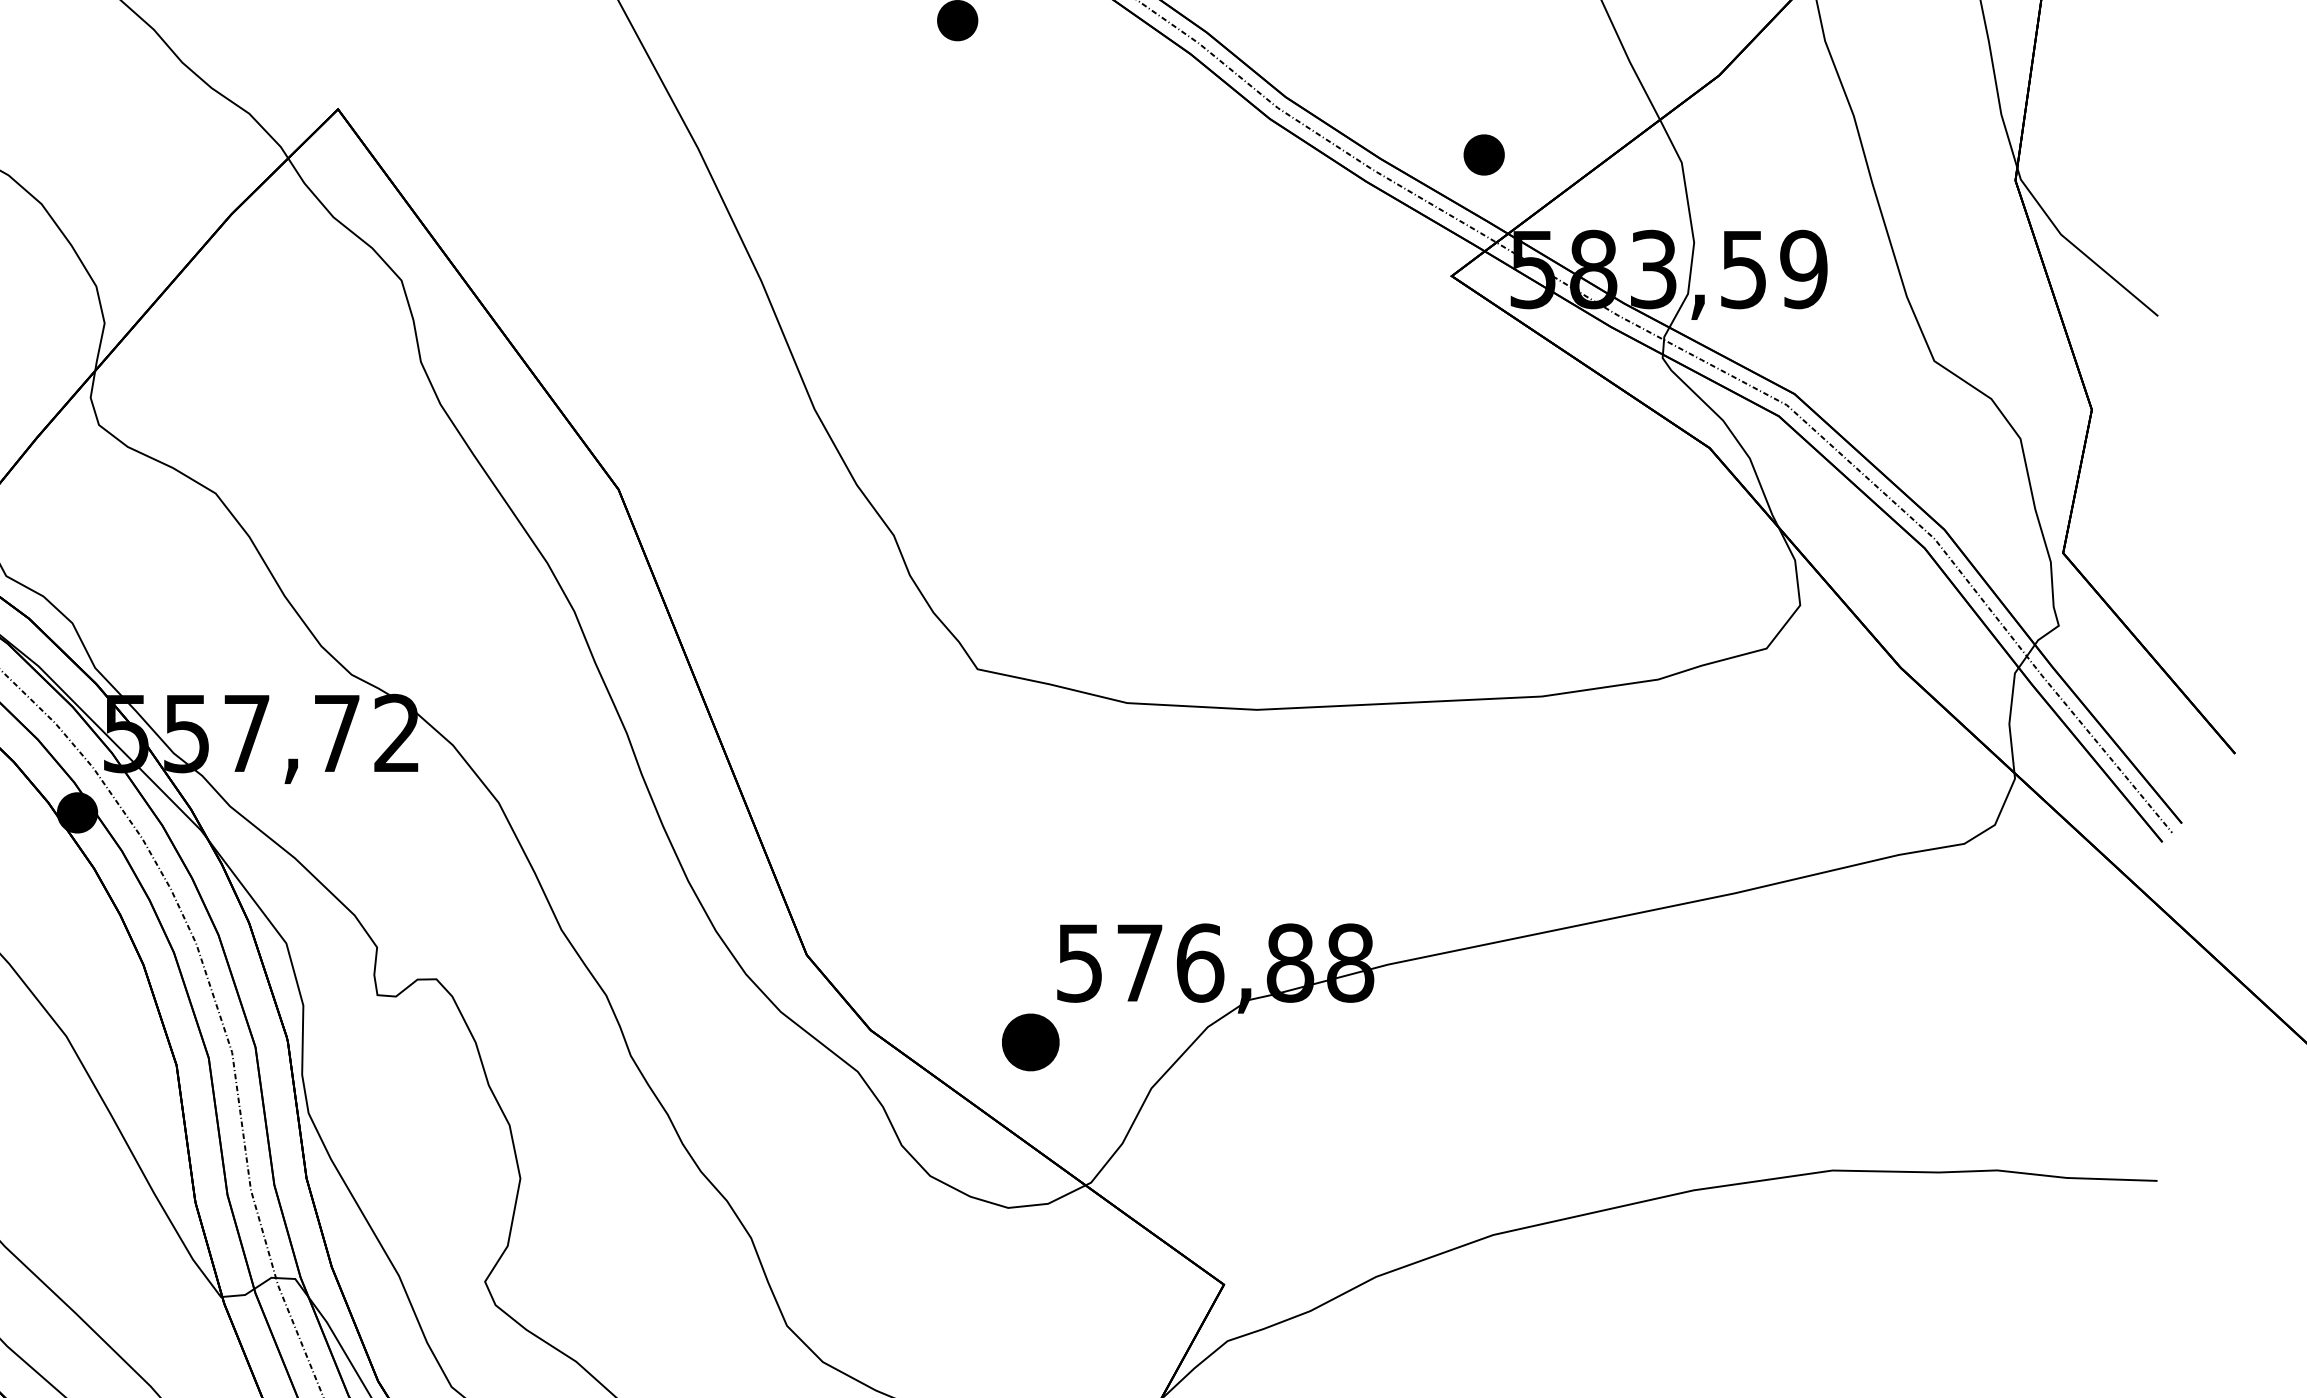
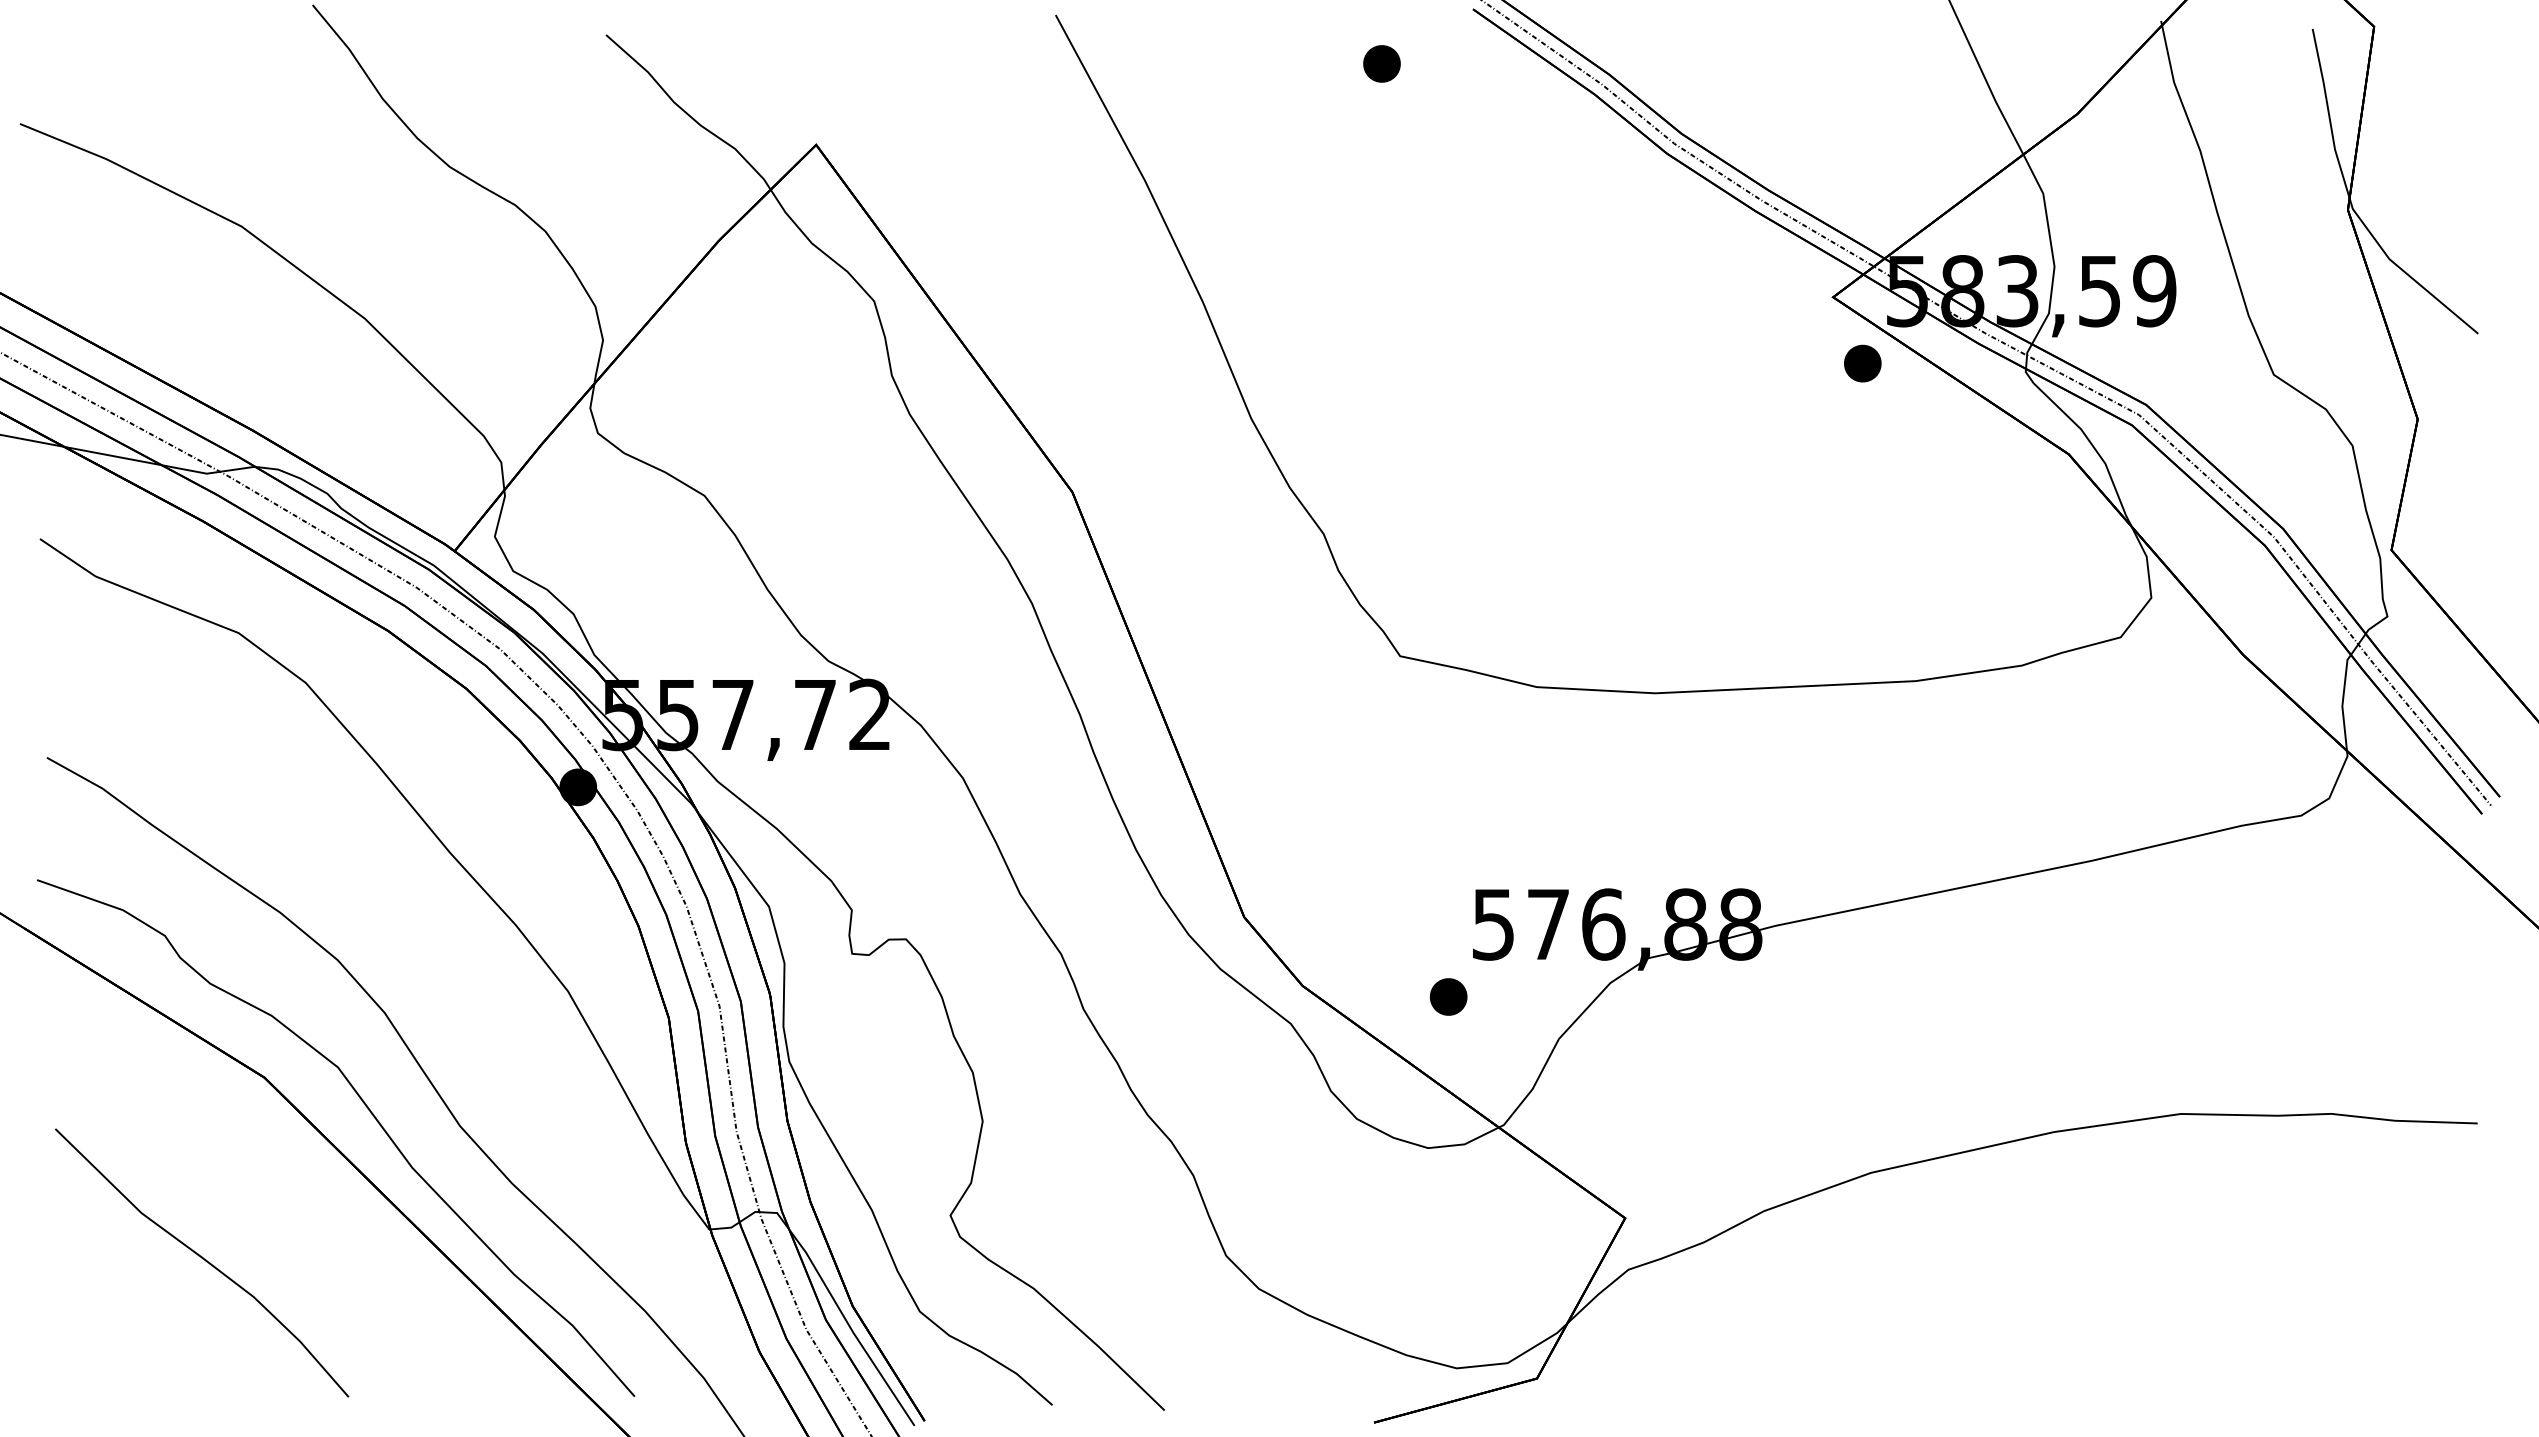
part: (1483, 154) -> (1862, 363), moved
part: (1030, 1041) -> (1448, 996), size x0.71

